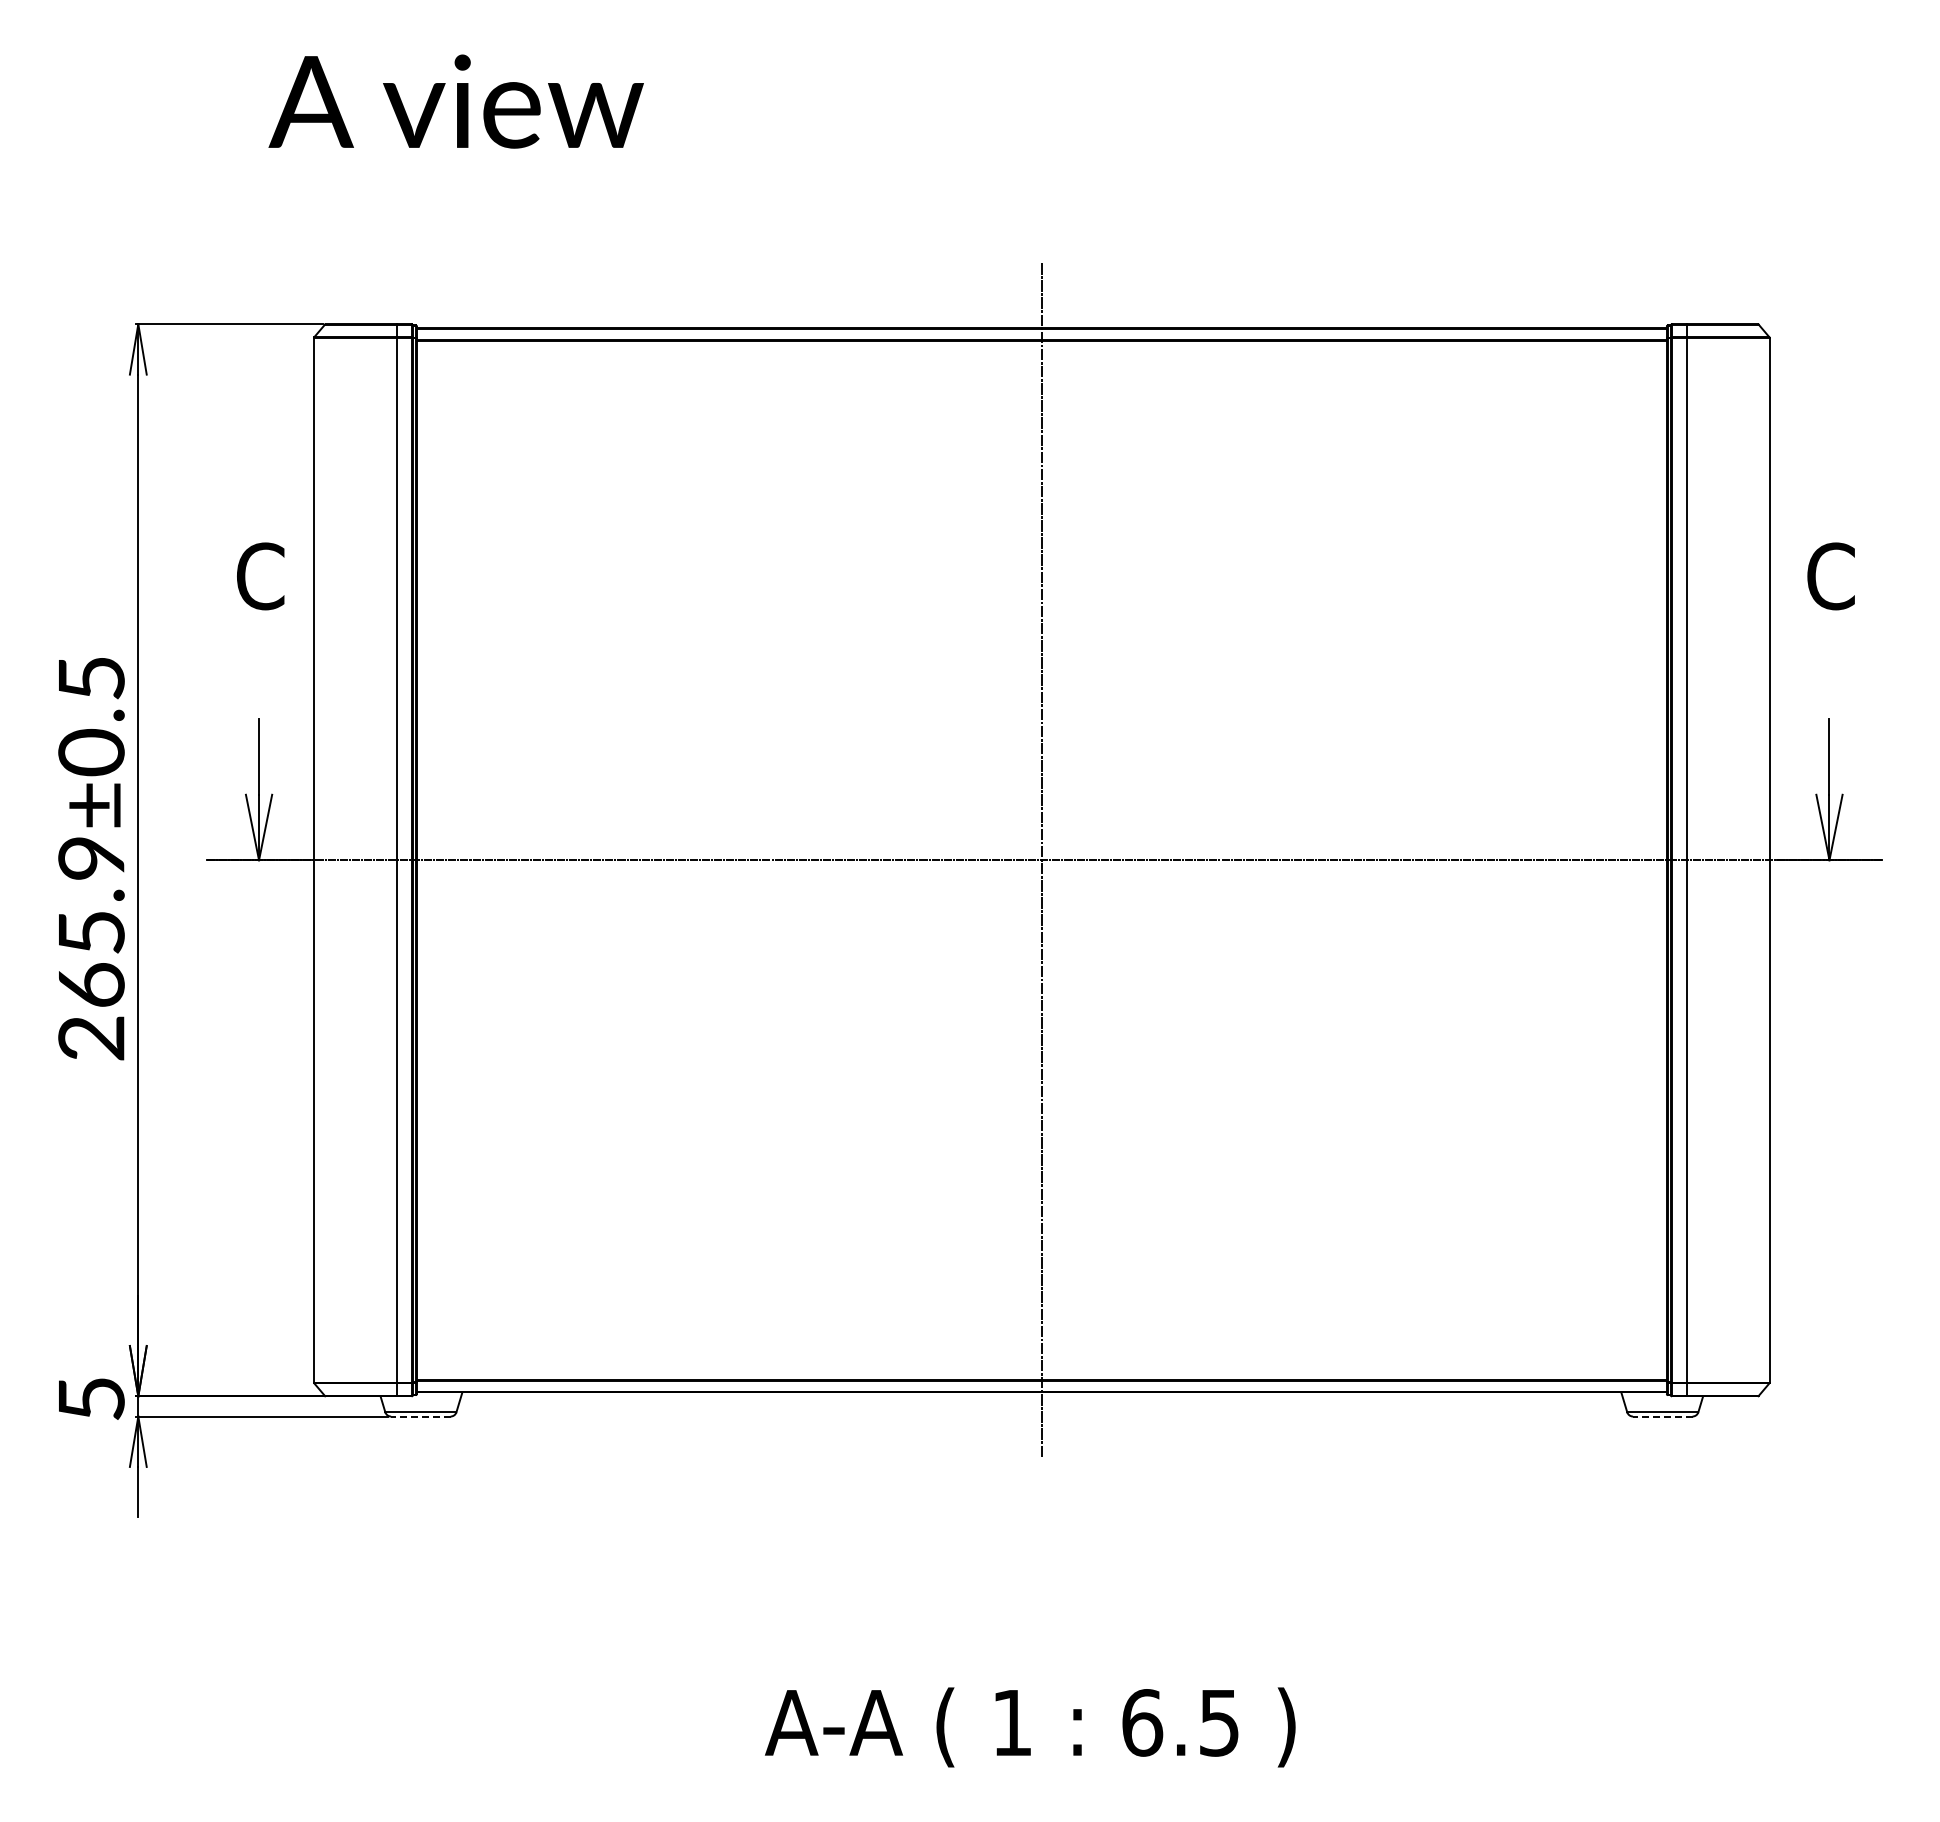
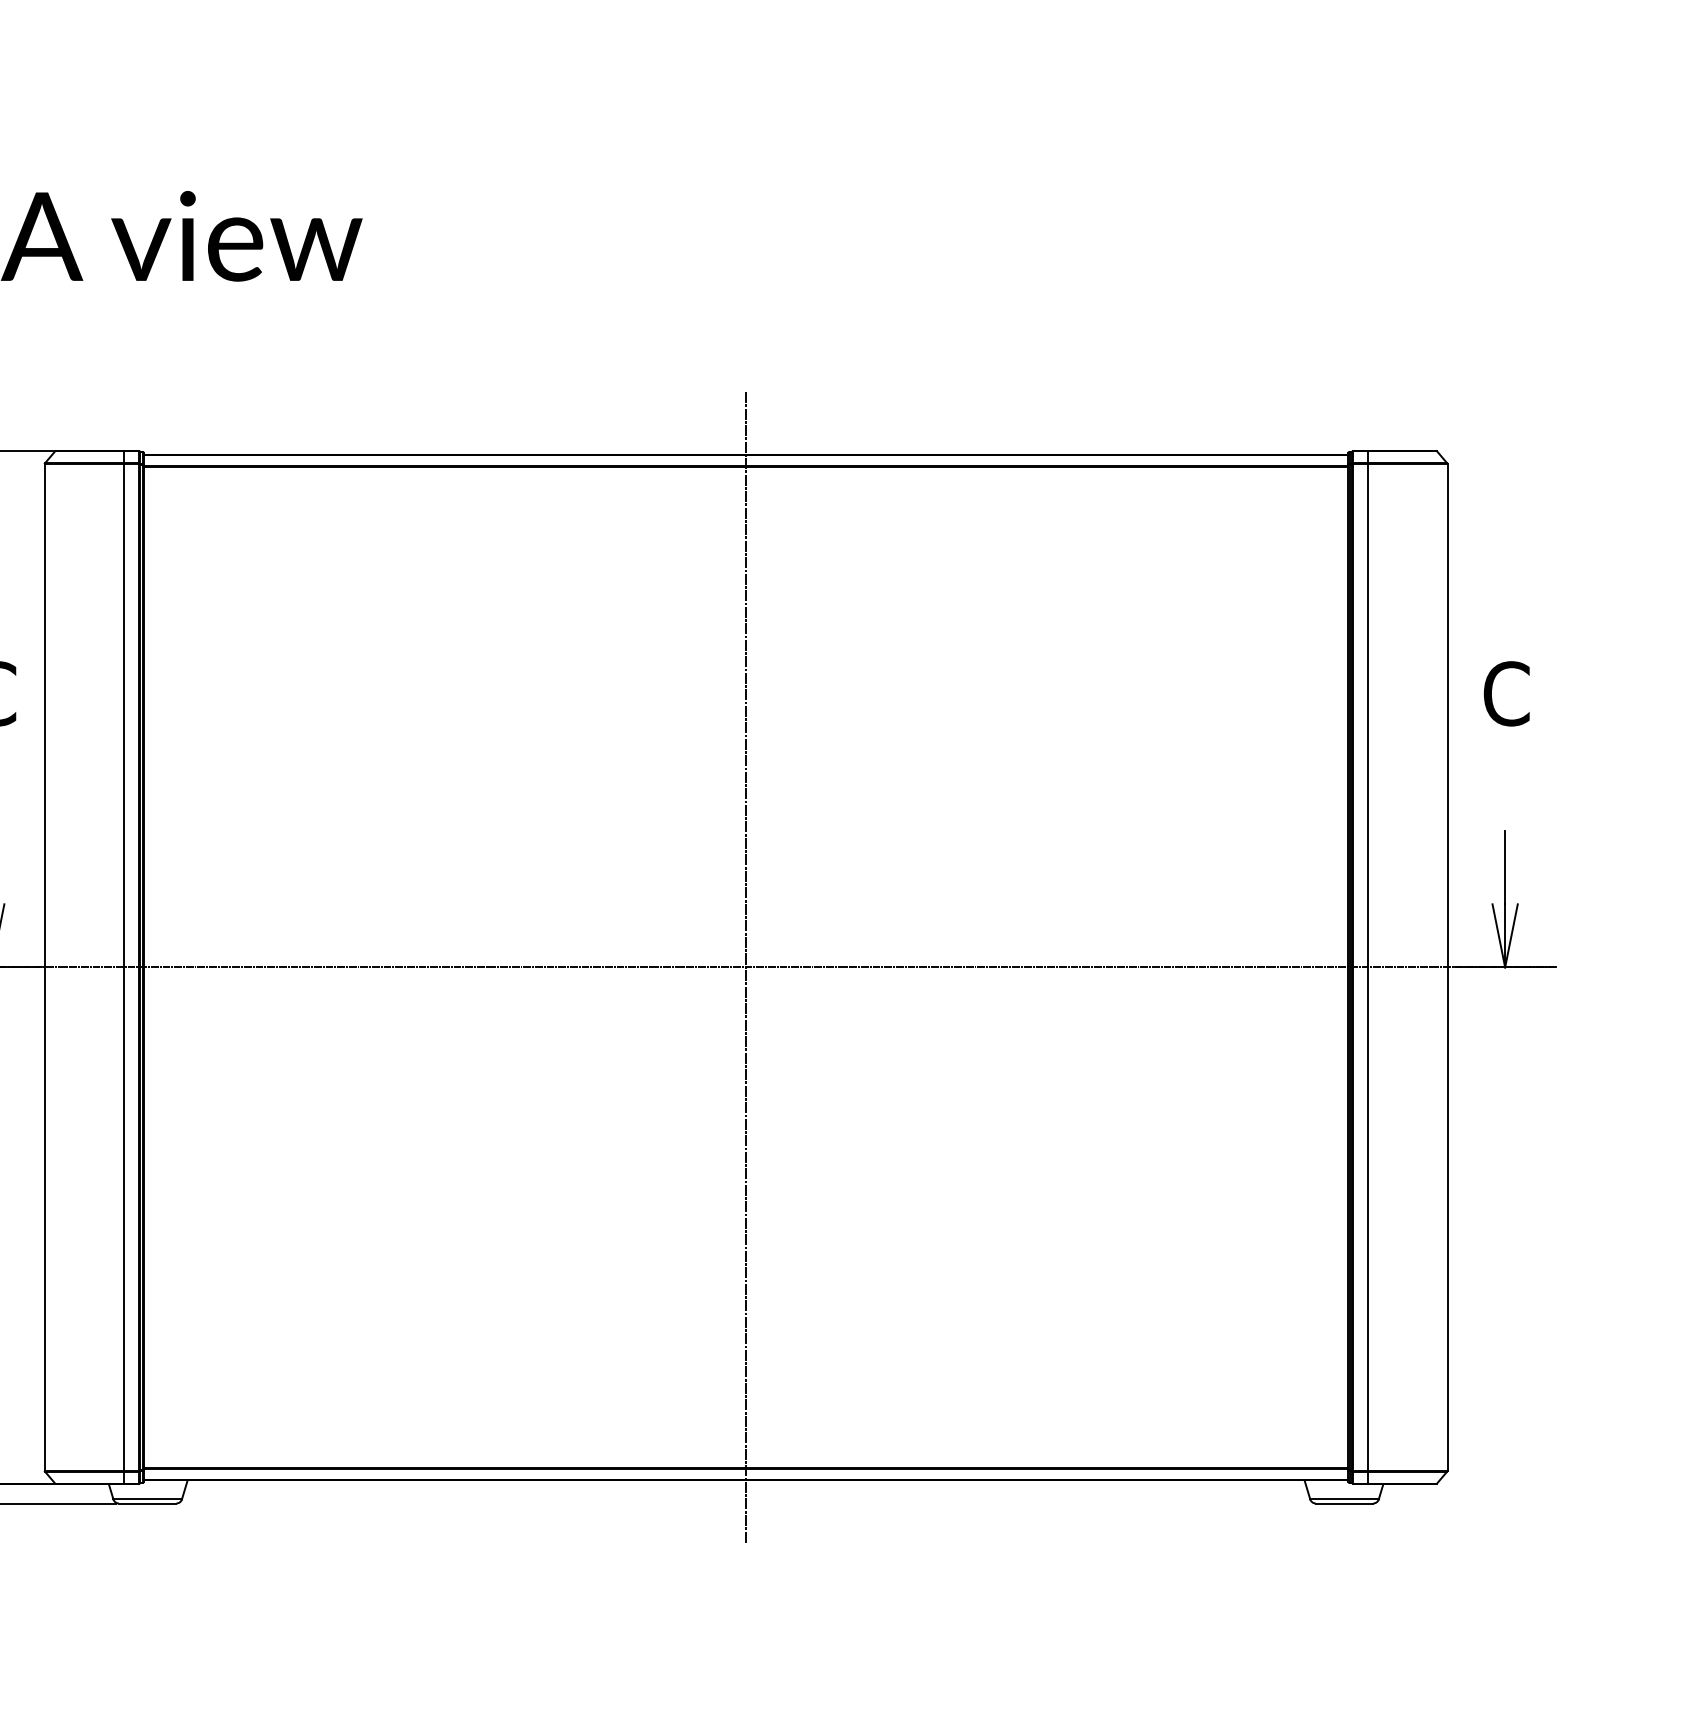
line: (420, 1416) -> (147, 1503), dashed -> solid
line: (1662, 1416) -> (1344, 1503), dashed -> solid

